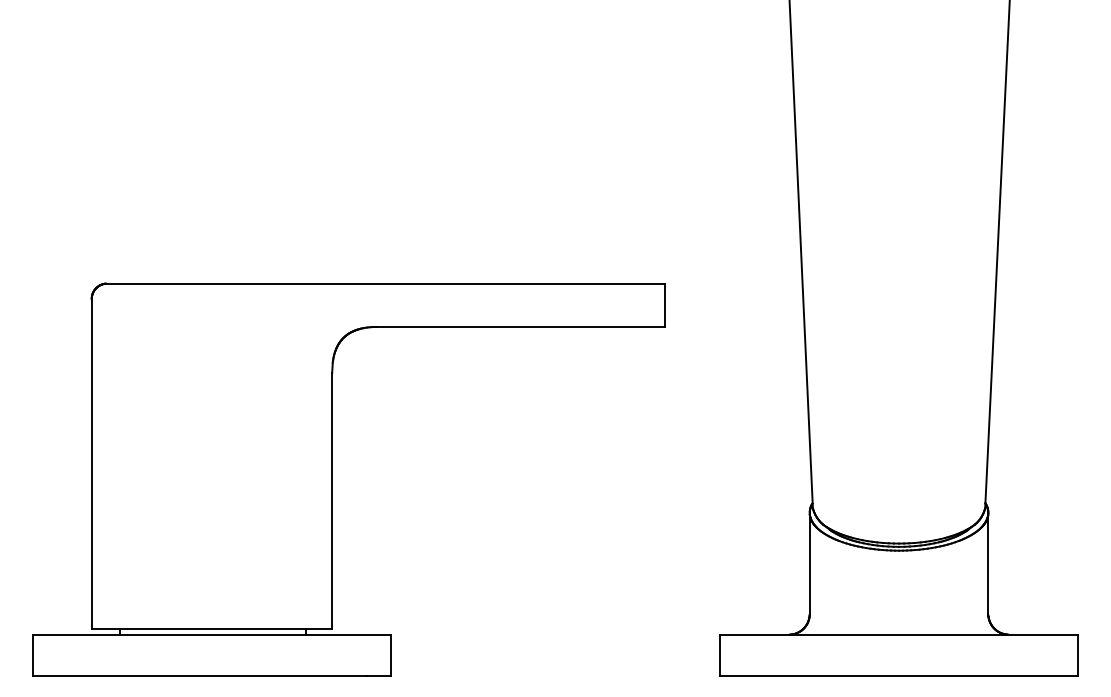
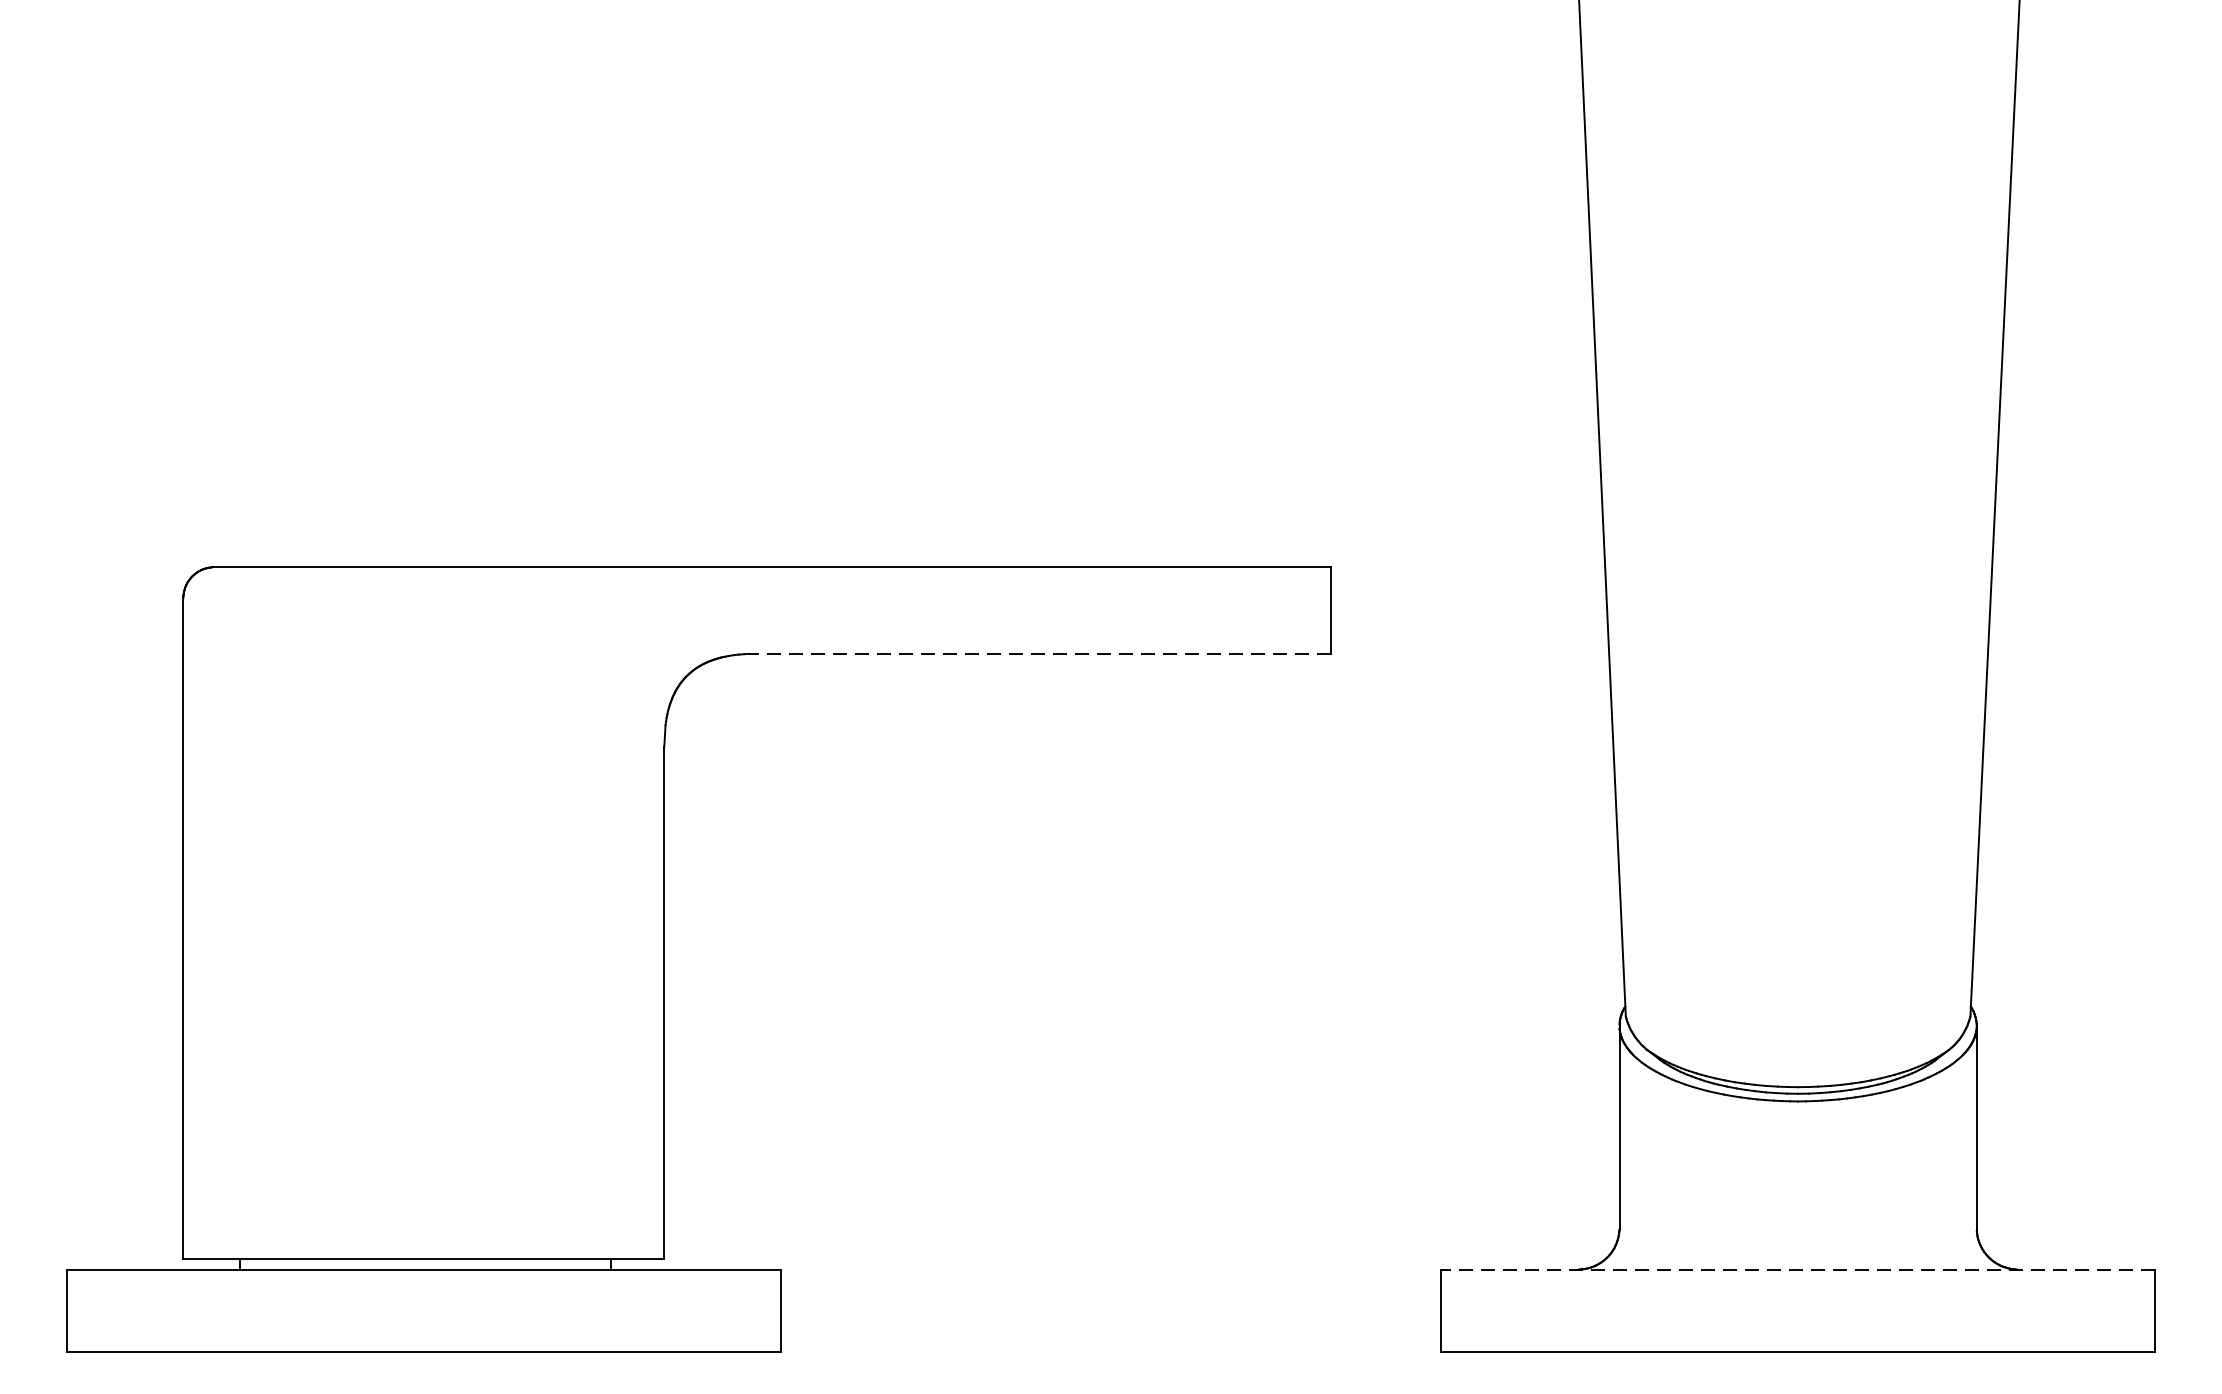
line: (520, 326) -> (1040, 652), solid -> dashed
line: (899, 634) -> (1799, 1269), solid -> dashed

